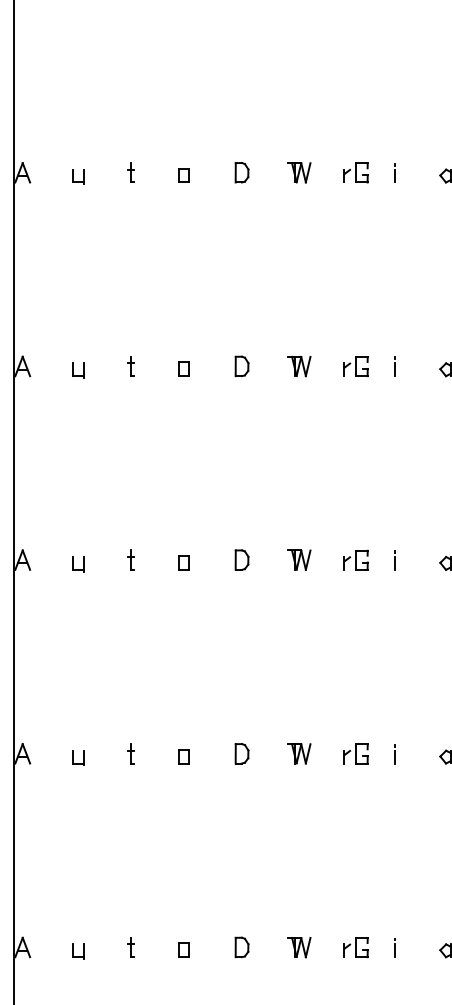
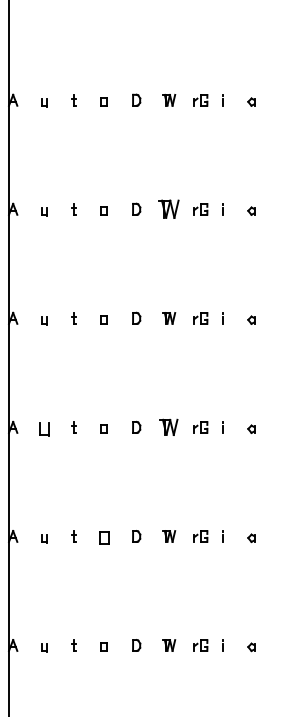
part: (300, 173) -> (169, 209), size x1.6
part: (300, 560) -> (169, 427), size x1.4
part: (78, 563) -> (44, 429), size x1.6
part: (183, 755) -> (103, 537), size x1.6

